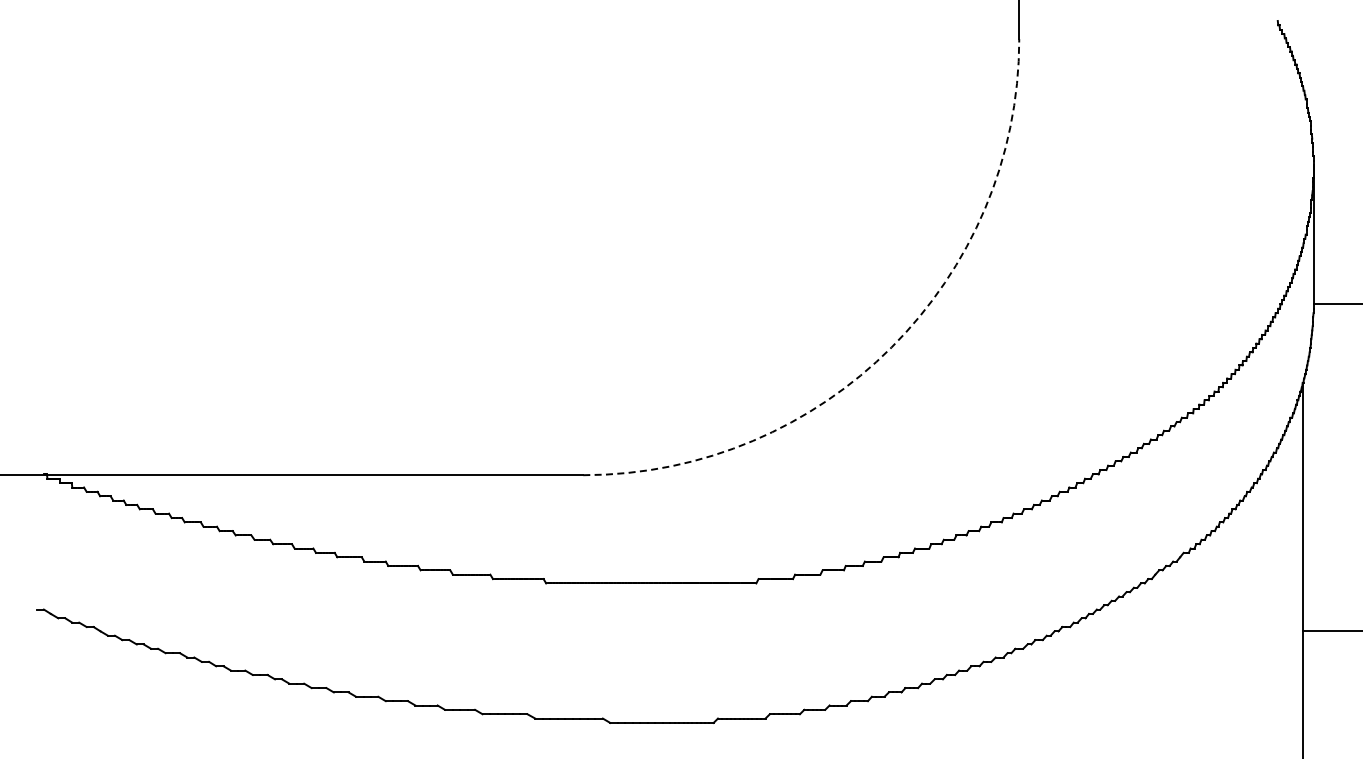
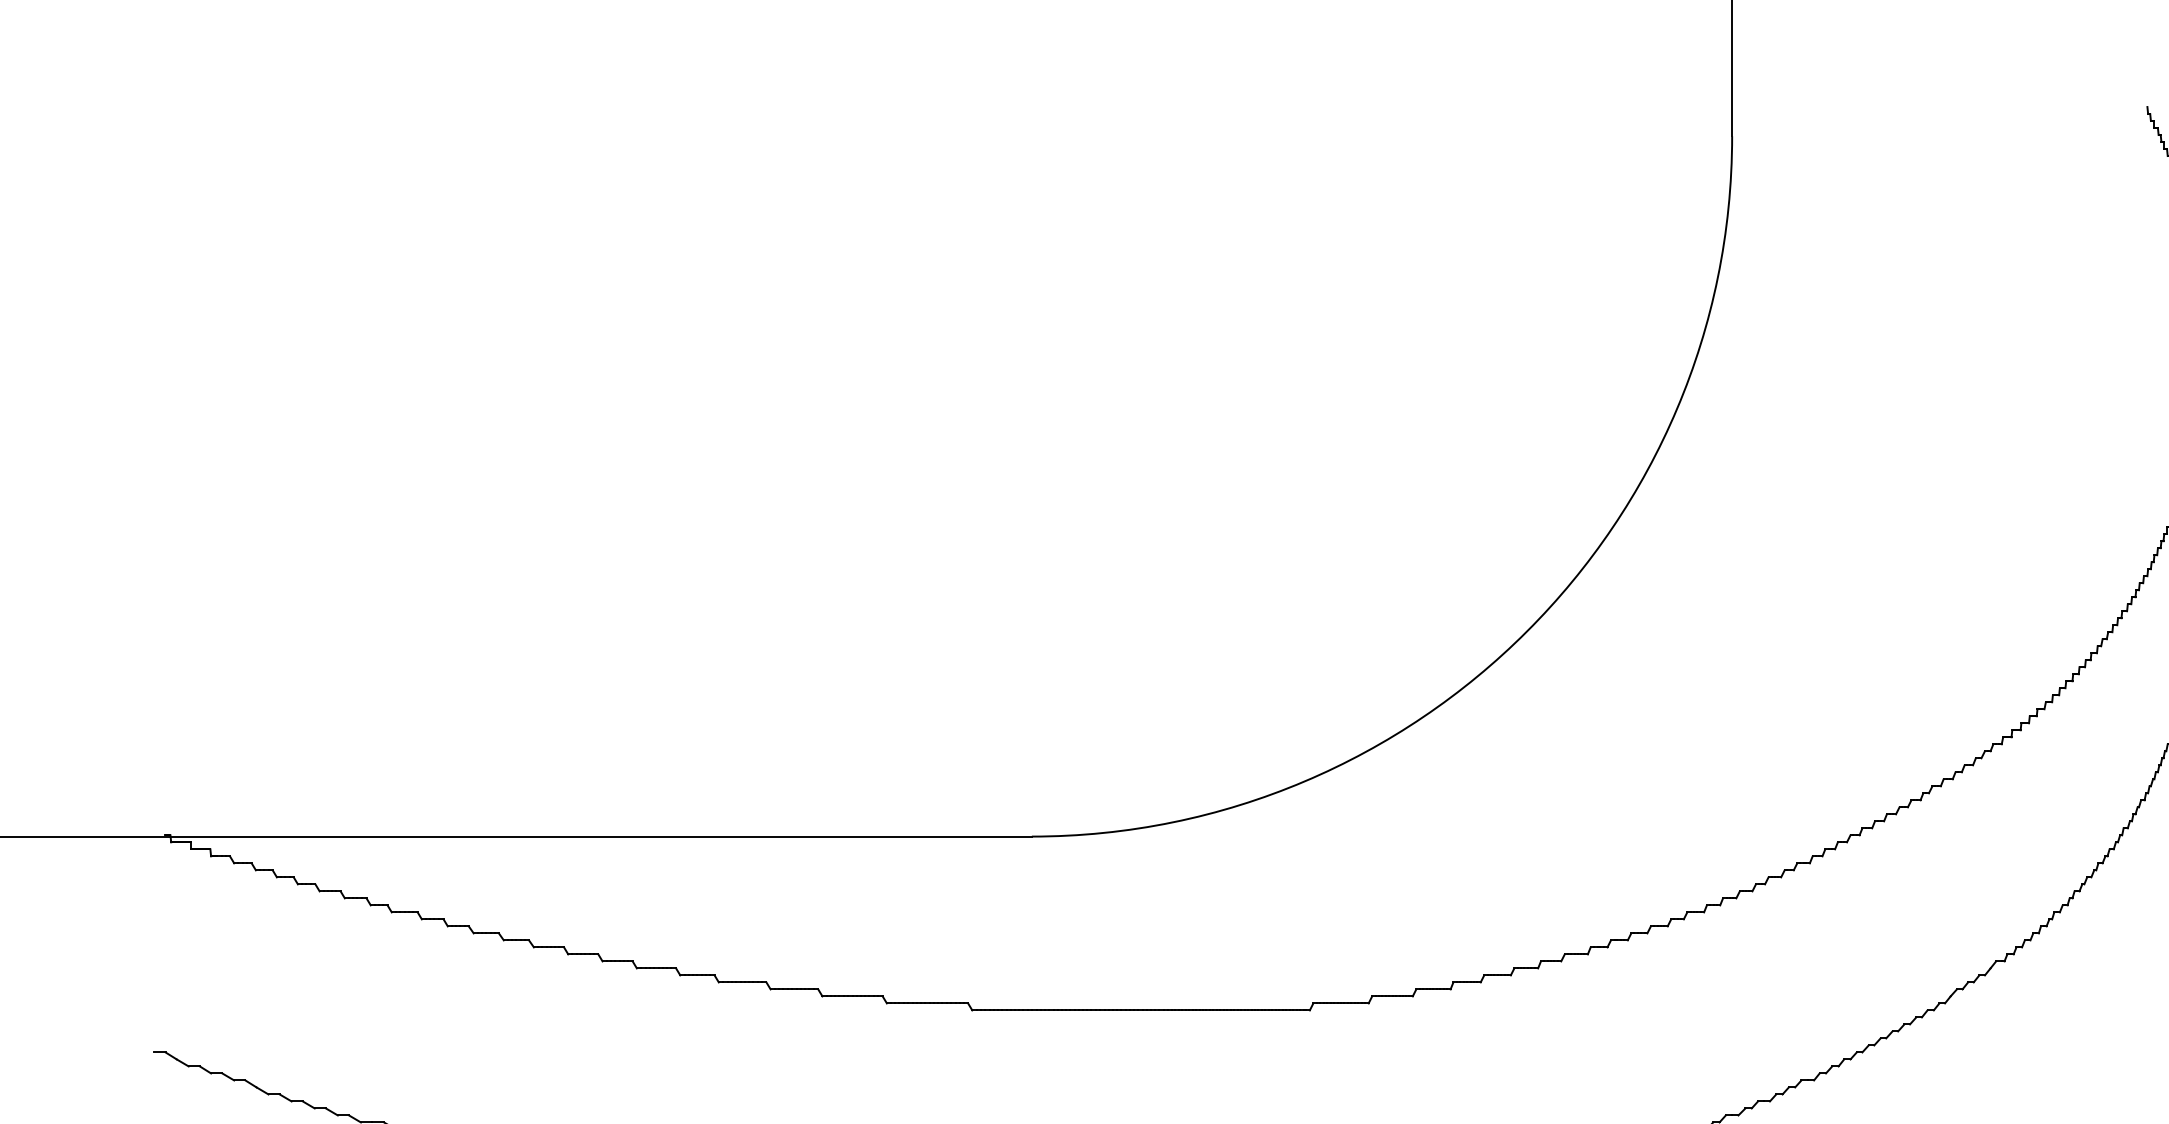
arc: (891, 347) -> (1526, 631), dashed -> solid

